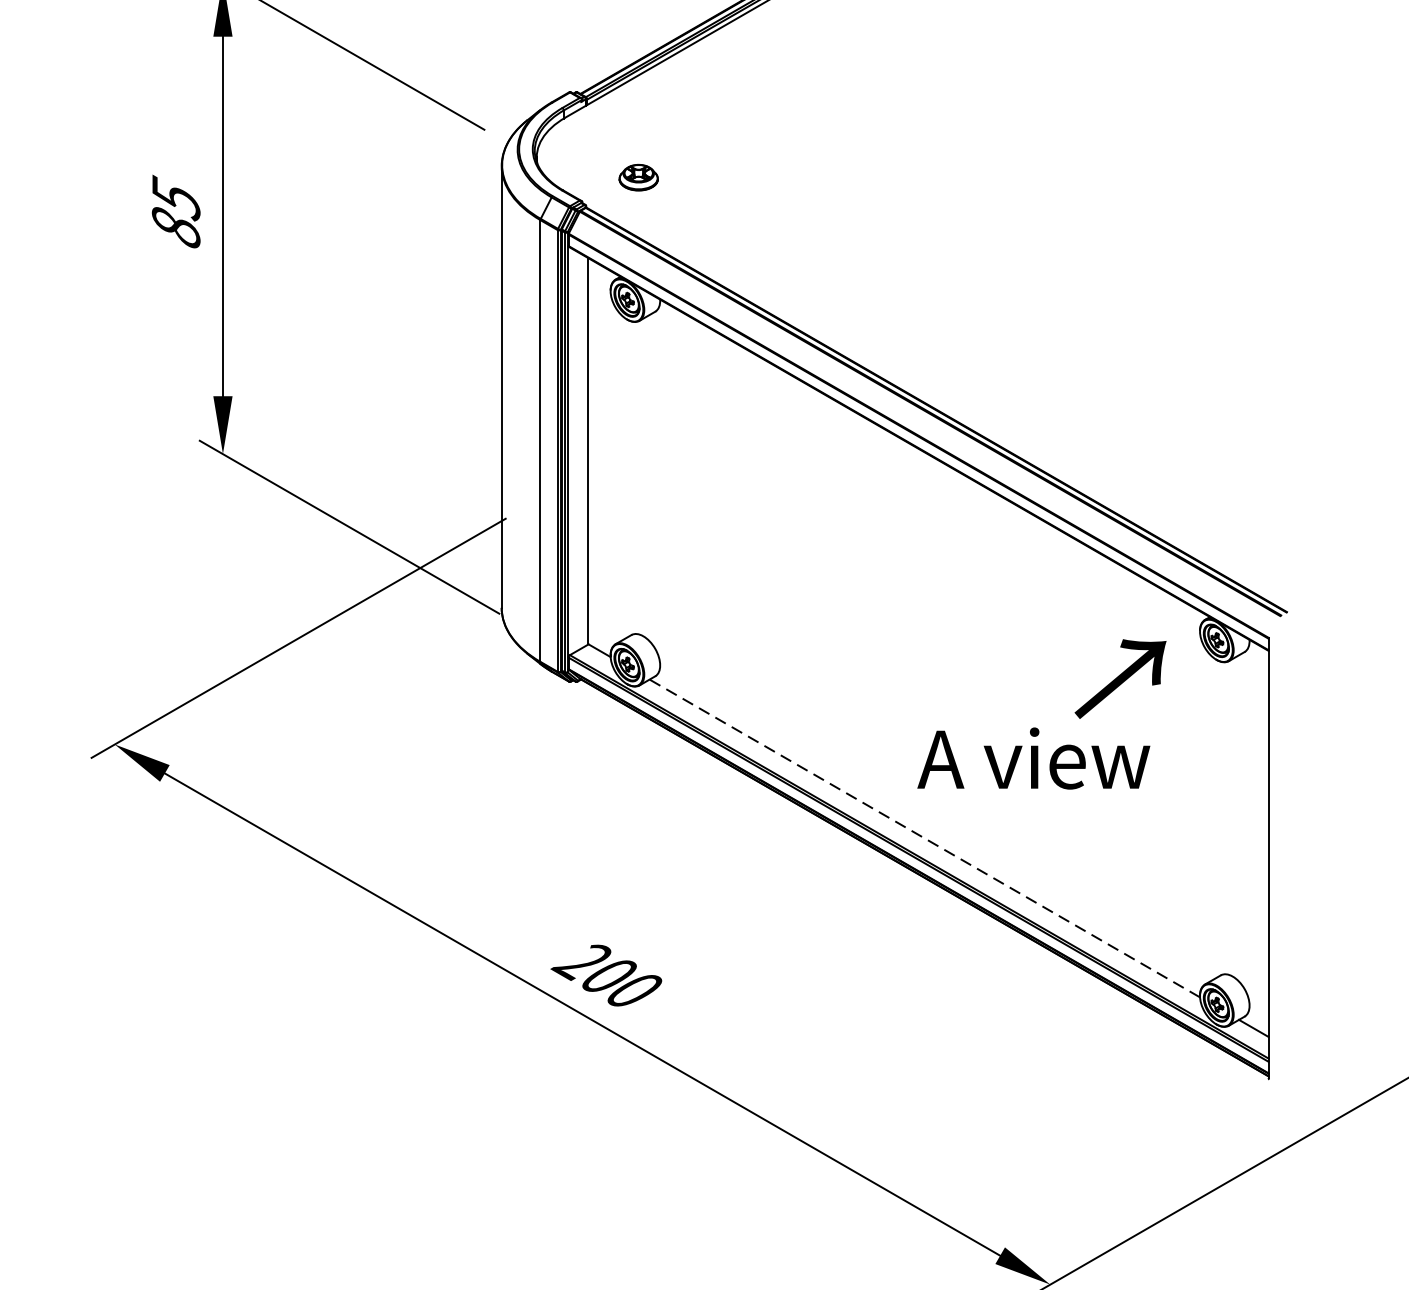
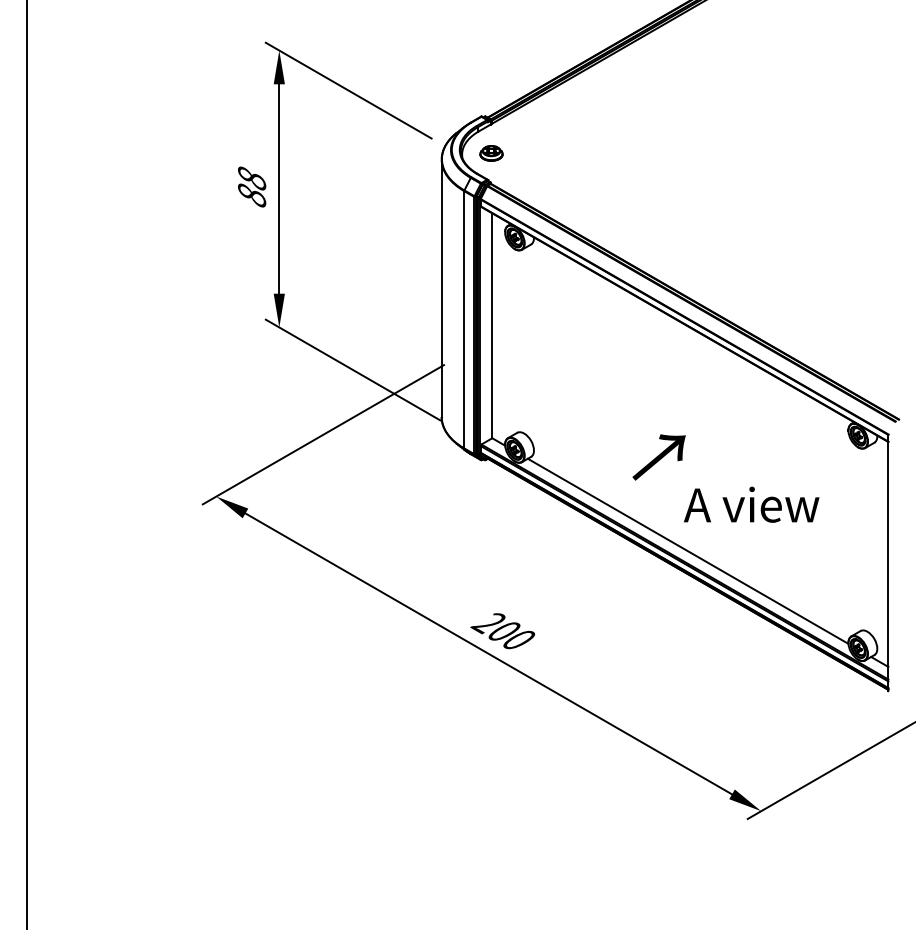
part: (638, 177) -> (491, 153), moved
text: (176, 196) -> (252, 177), 85 -> 88
text: (1119, 679) -> (658, 457), moved
line: (923, 838) -> (687, 551), dashed -> solid

